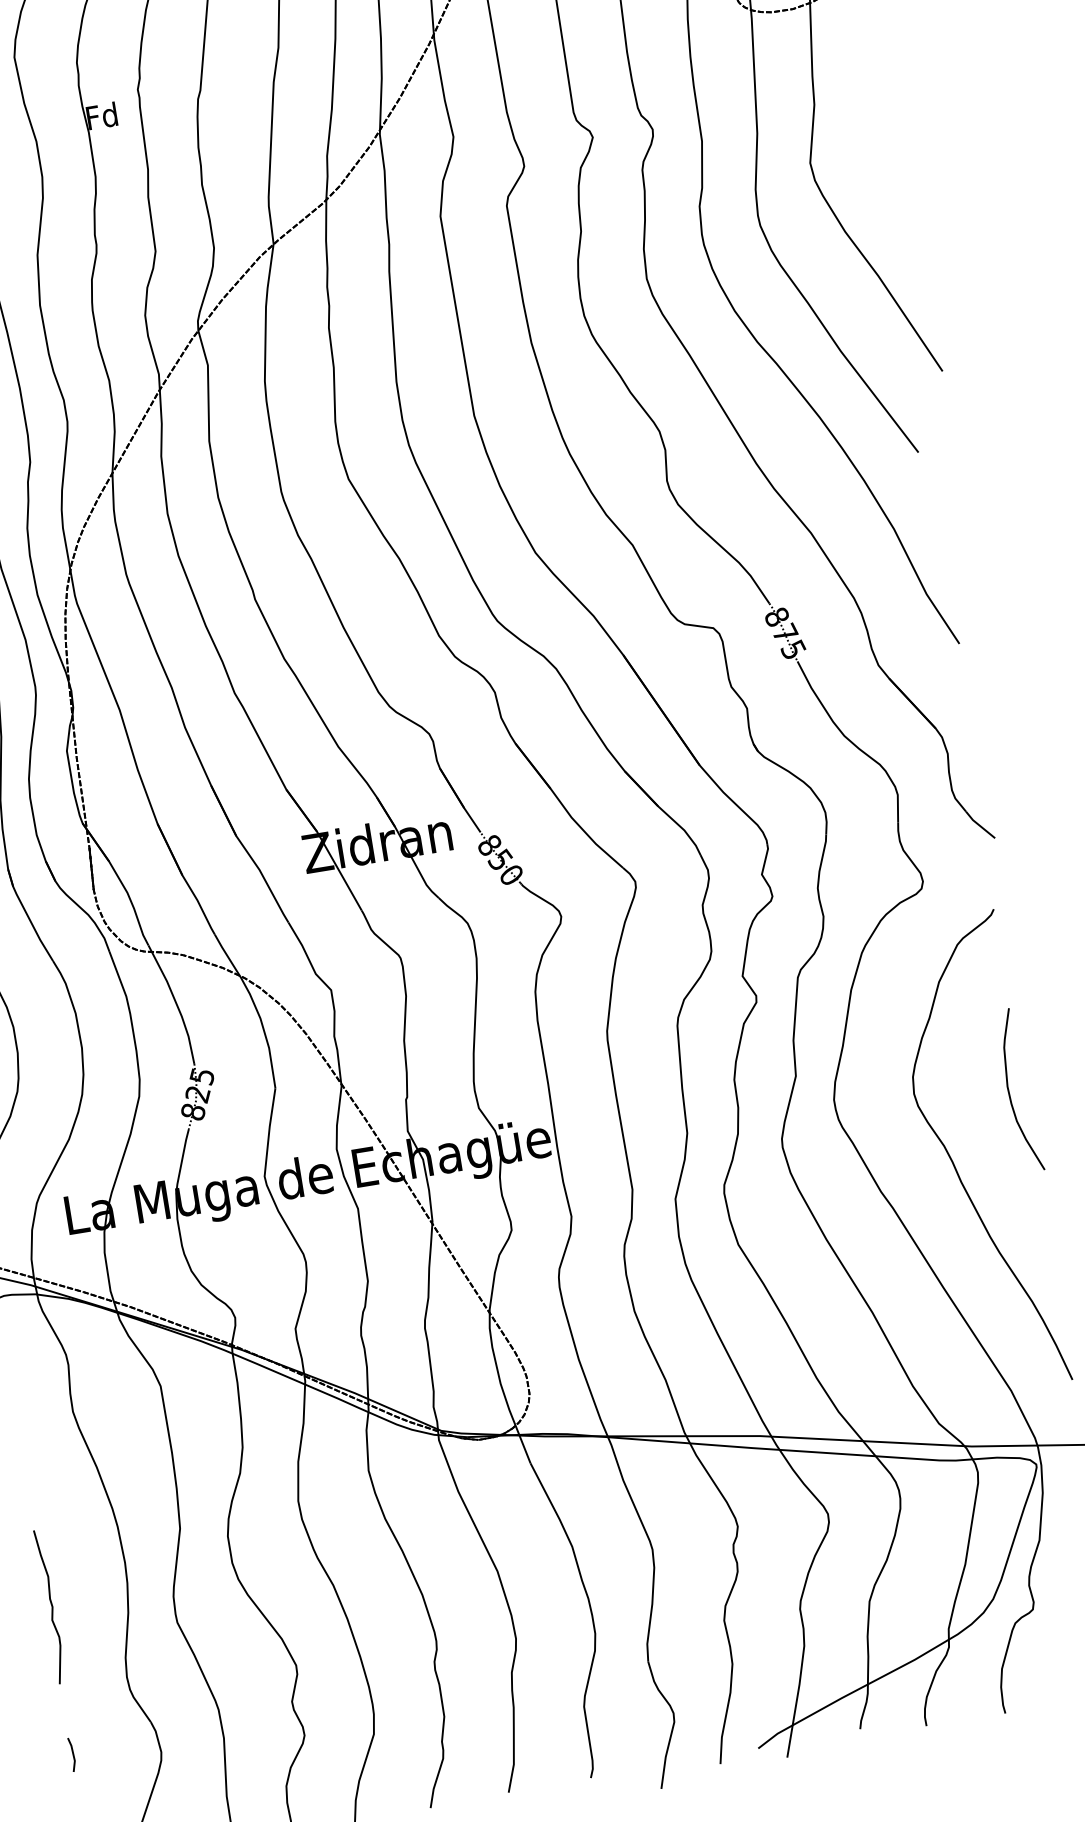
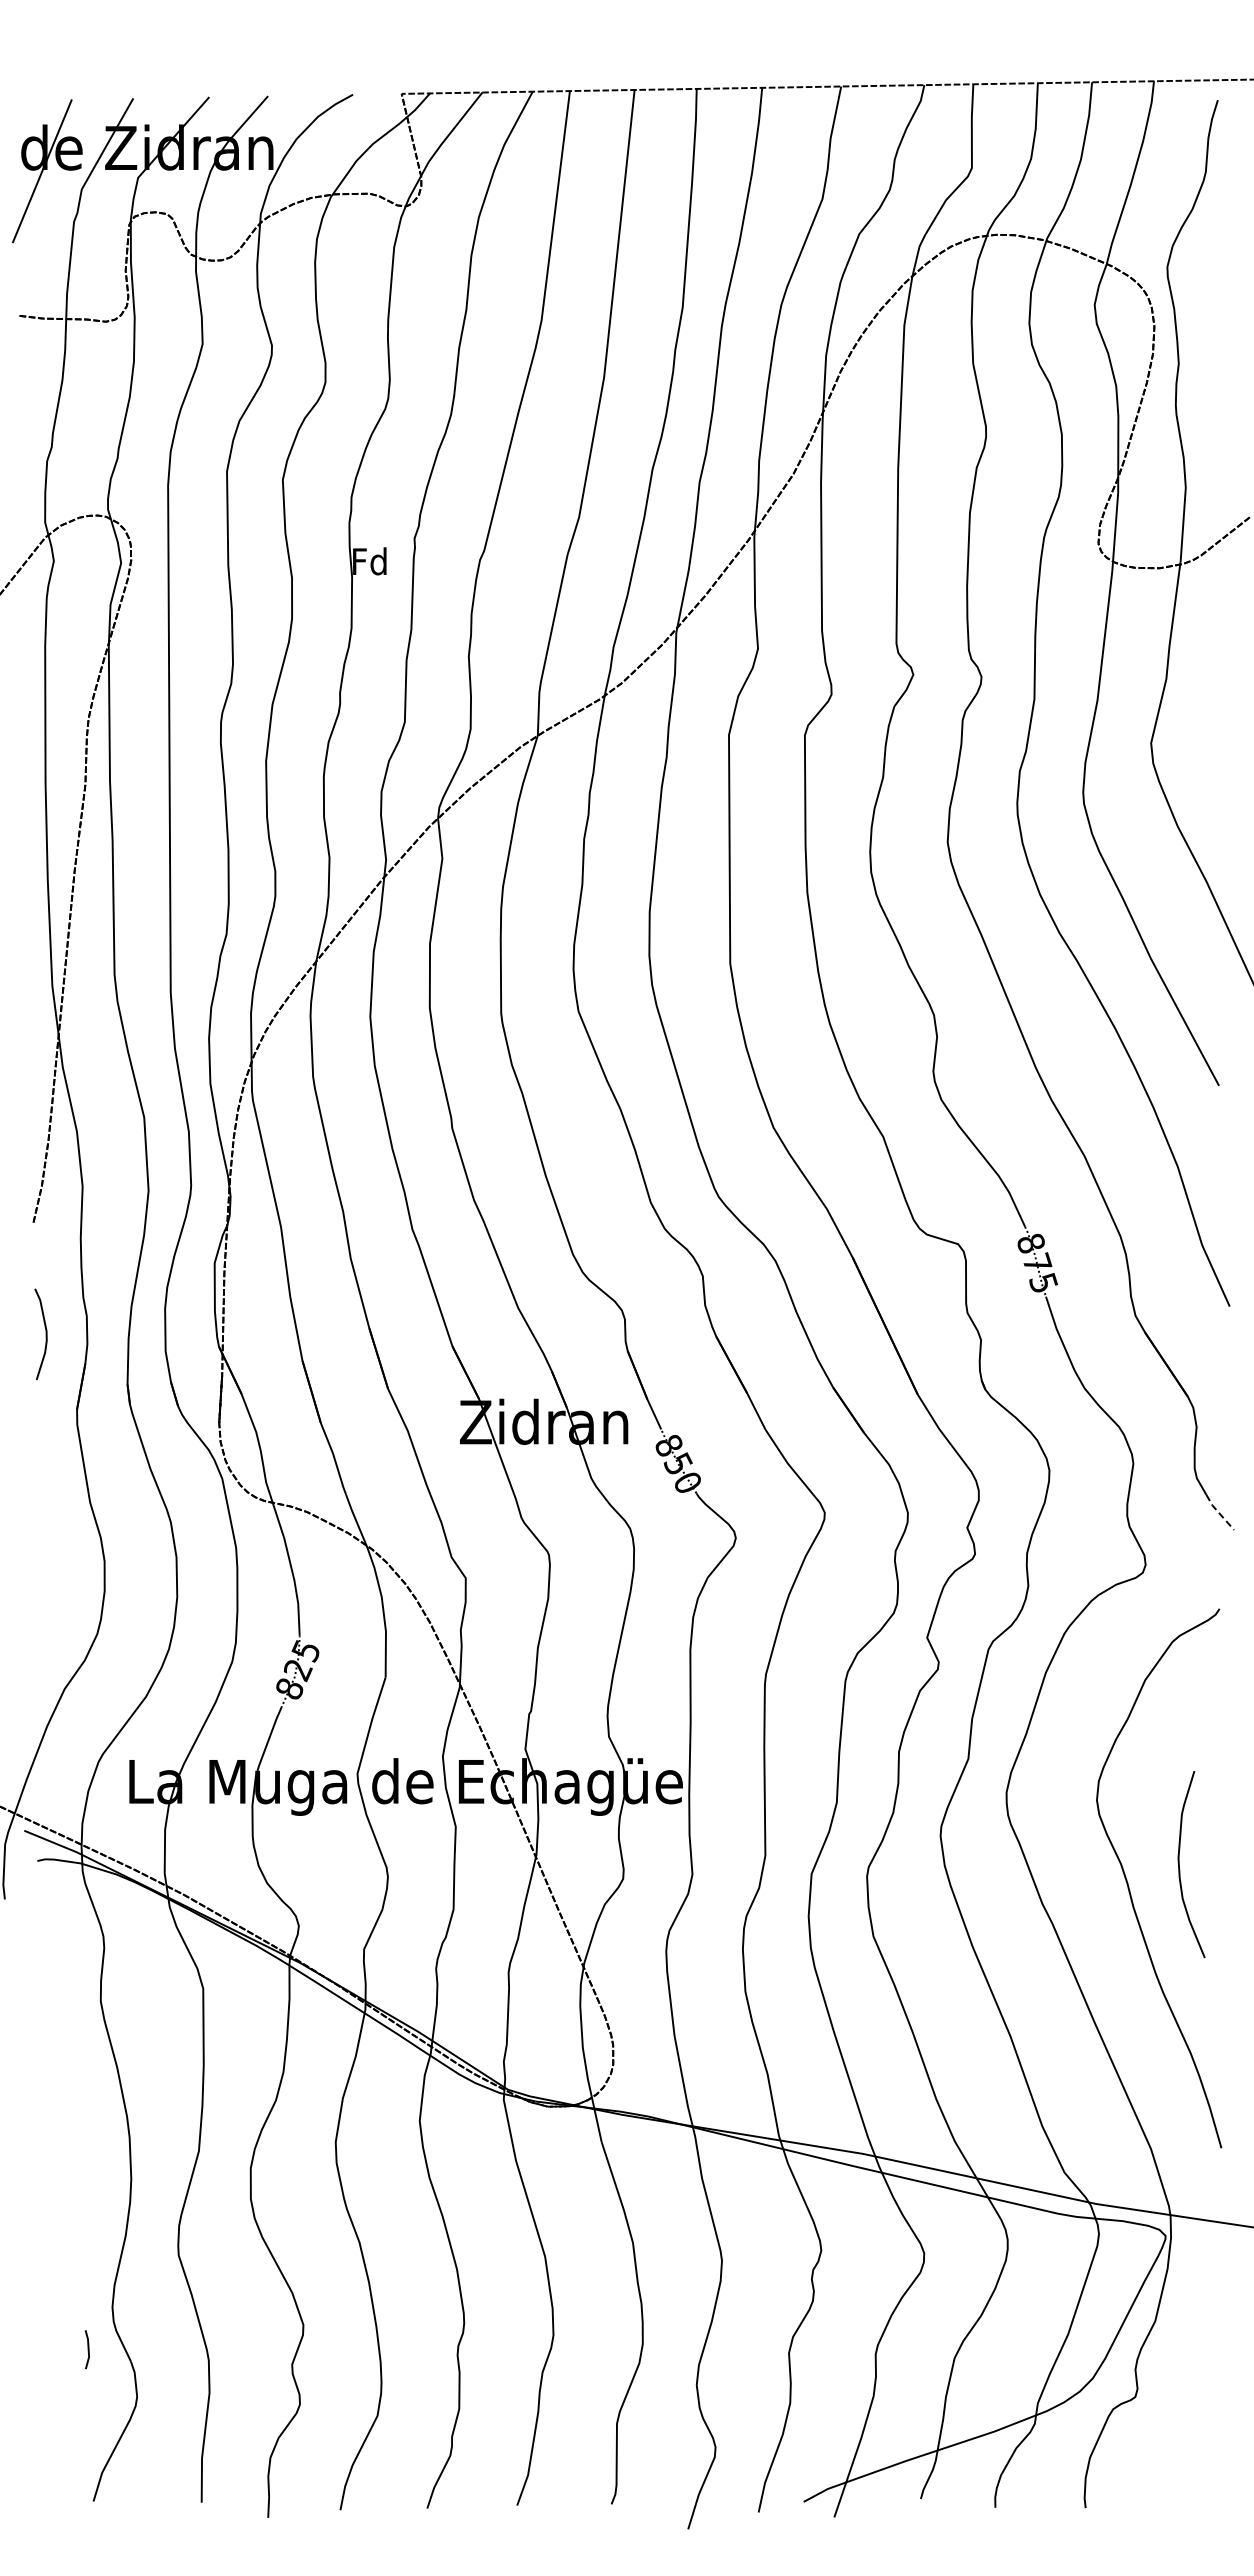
line: (980, 825) -> (1219, 1513), solid -> dashed
curve: (1009, 1091) -> (1179, 1864), moved
curve: (51, 1606) -> (41, 2214), removed
line: (72, 1754) -> (87, 2349), moved

